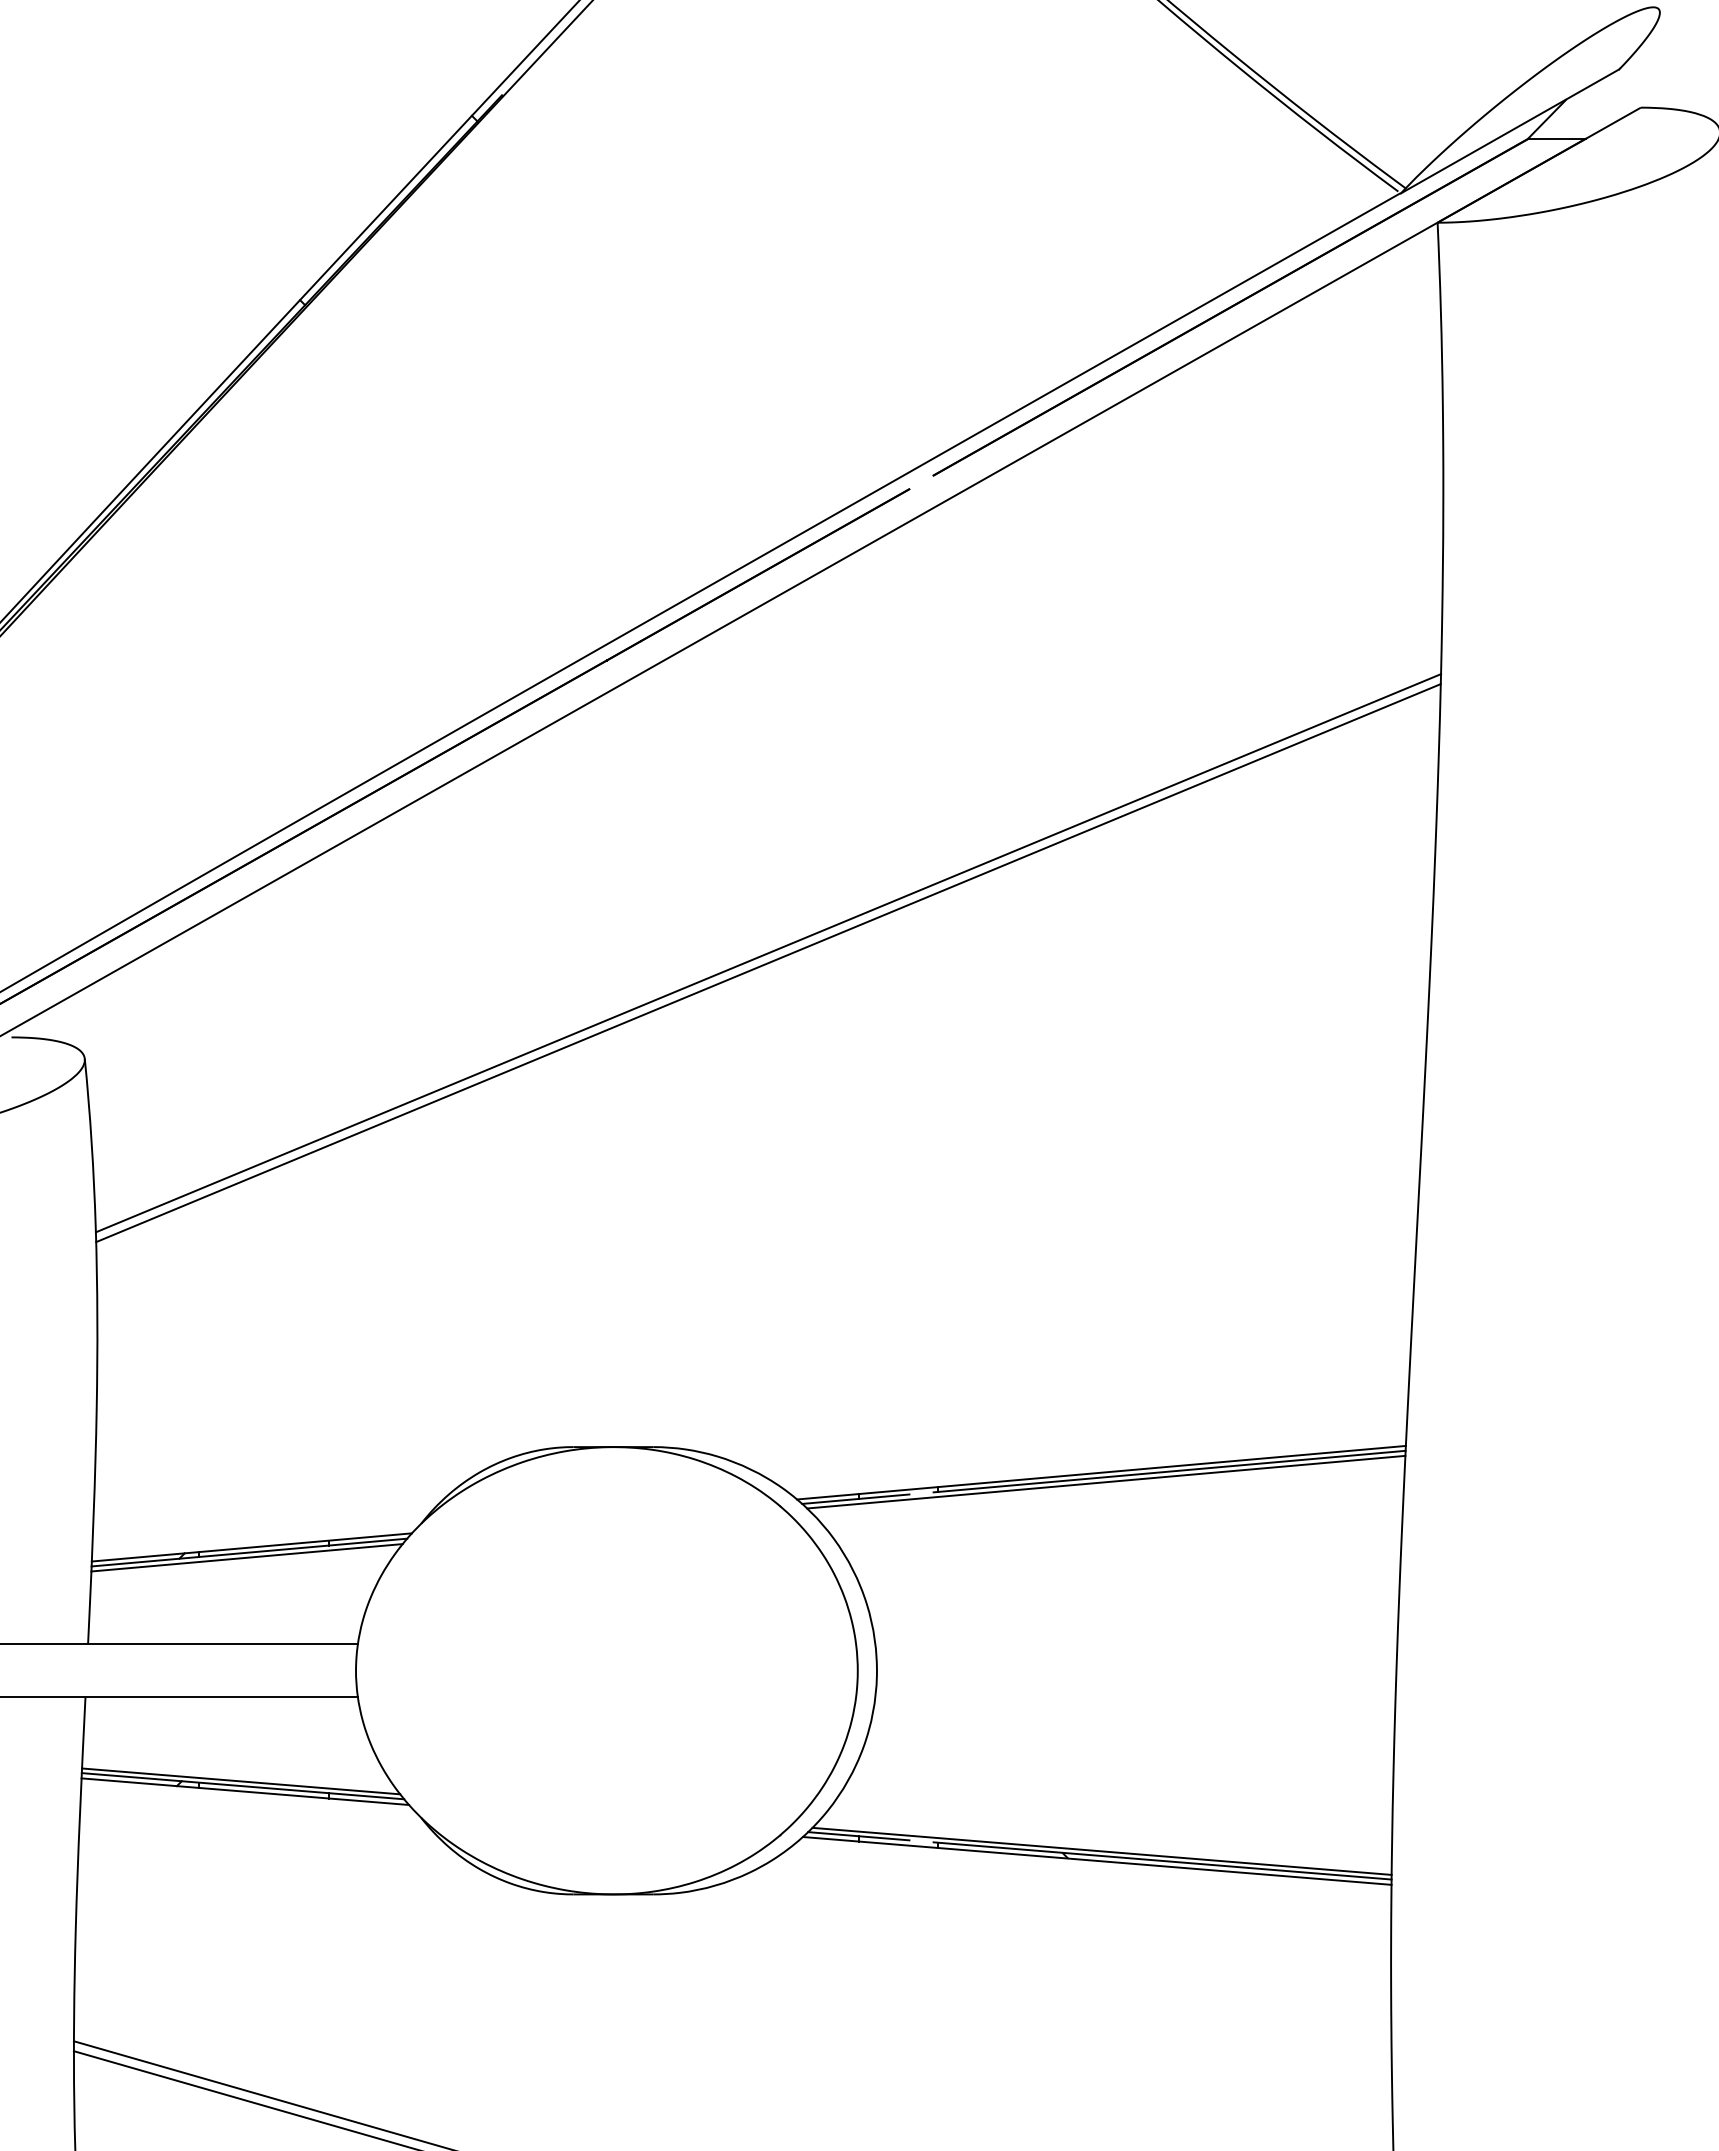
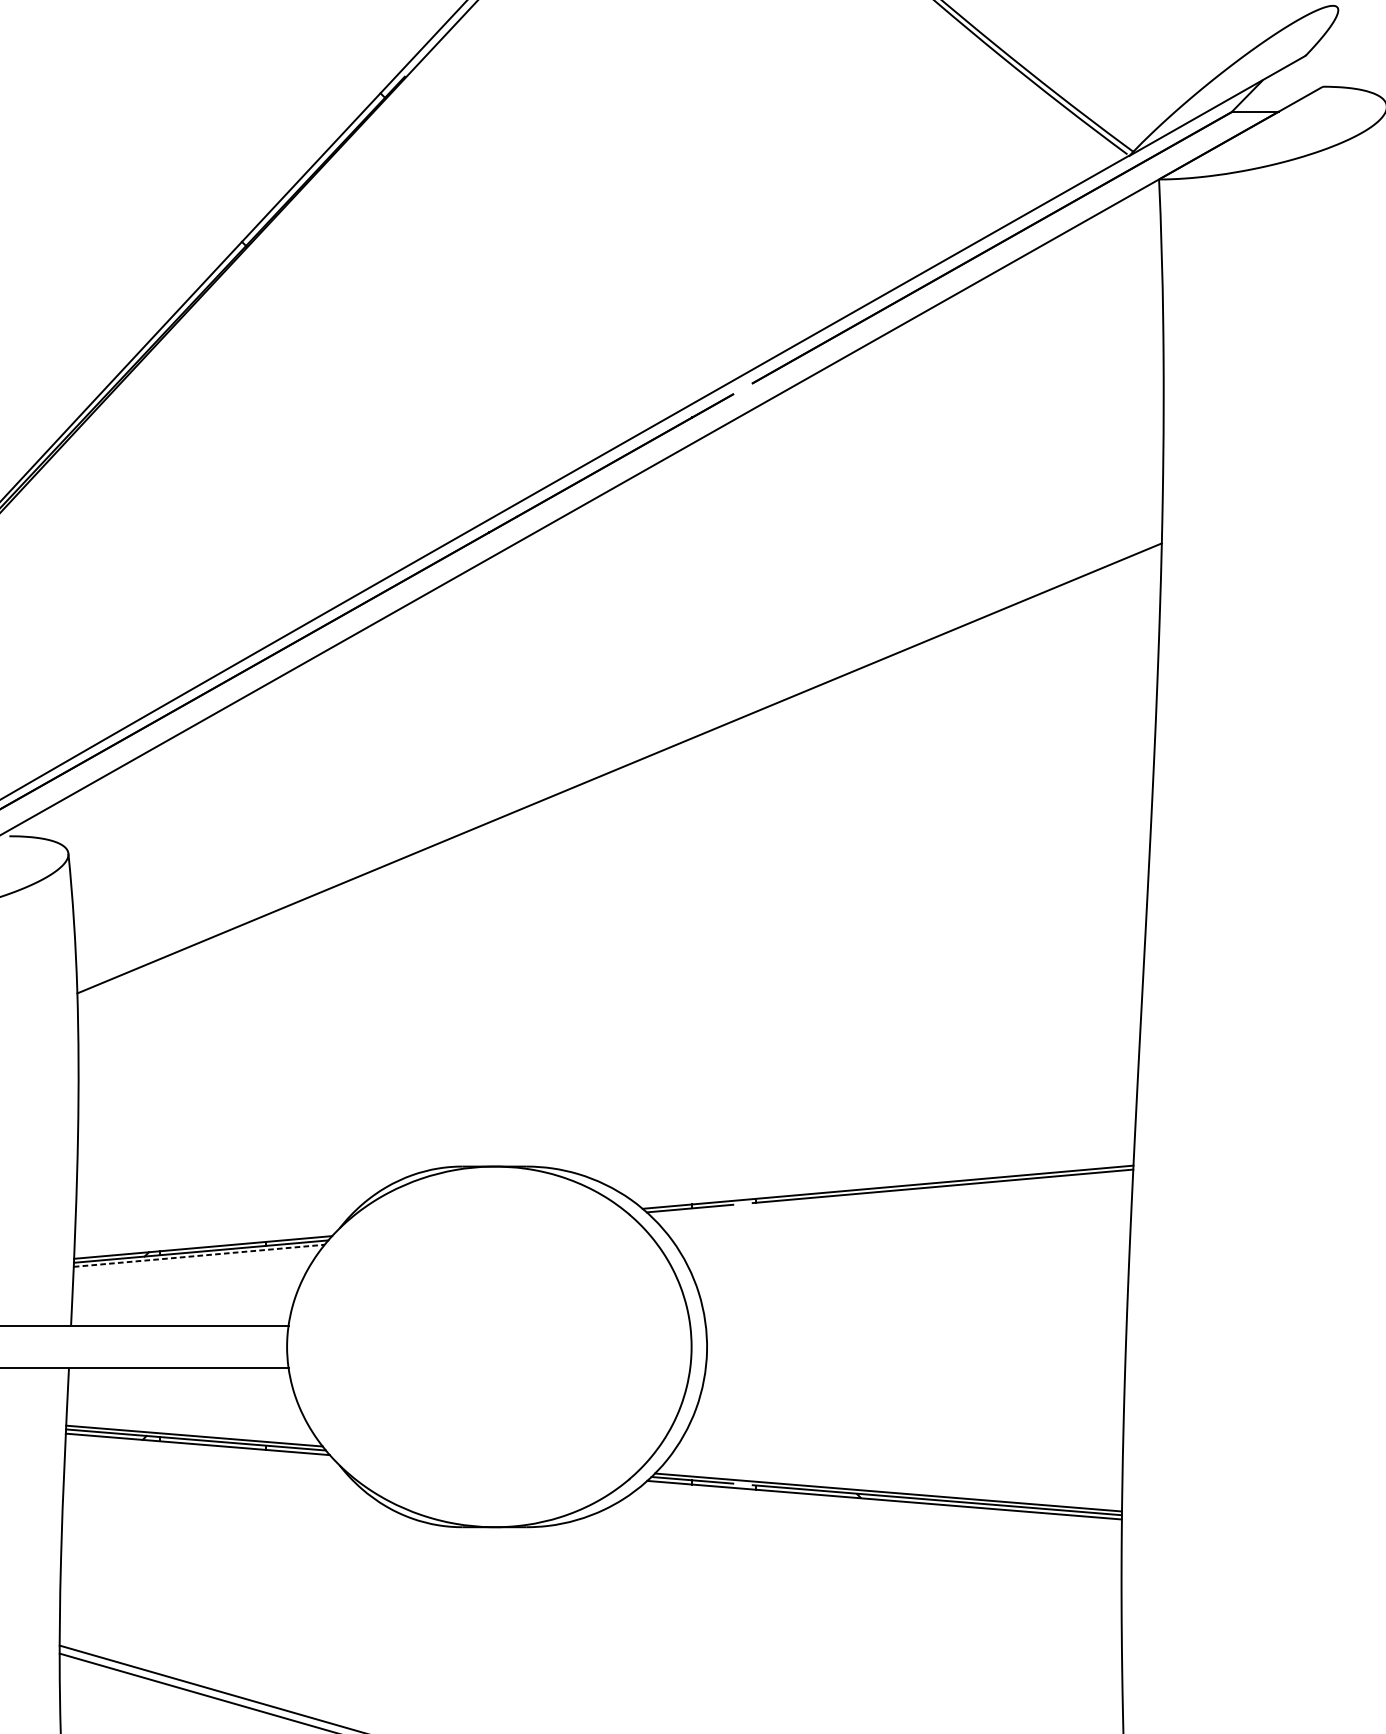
line: (768, 963) -> (619, 776), removed
line: (1106, 1481) -> (892, 1194), removed
line: (247, 1557) -> (199, 1255), solid -> dashed

